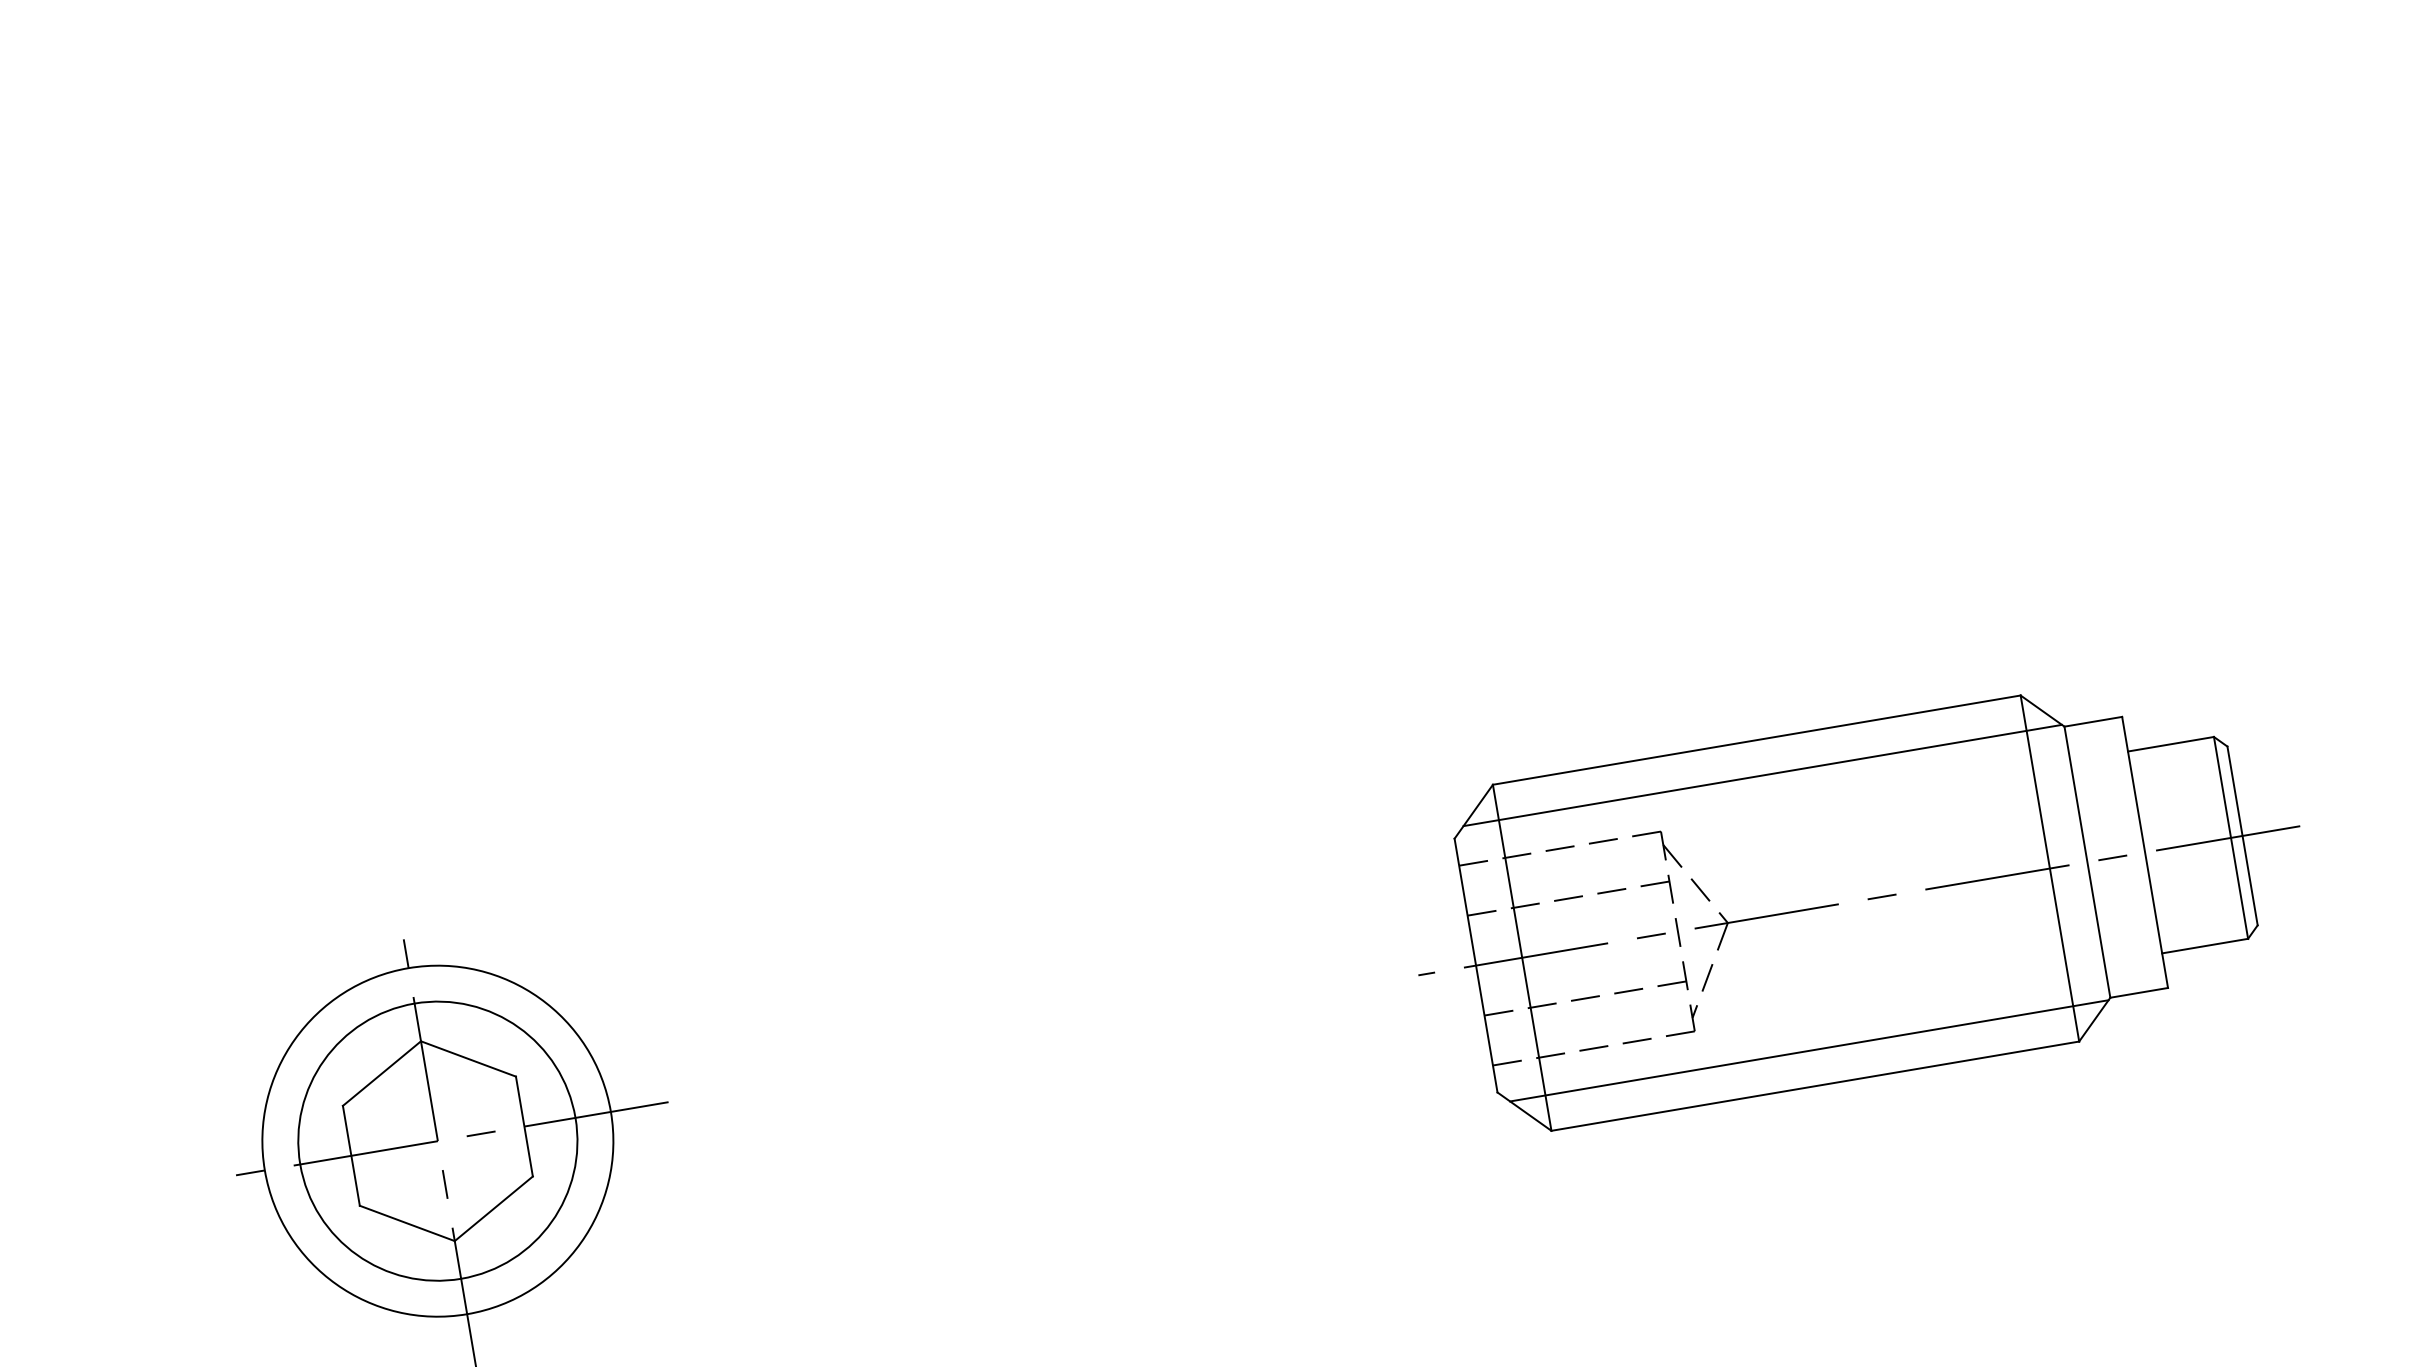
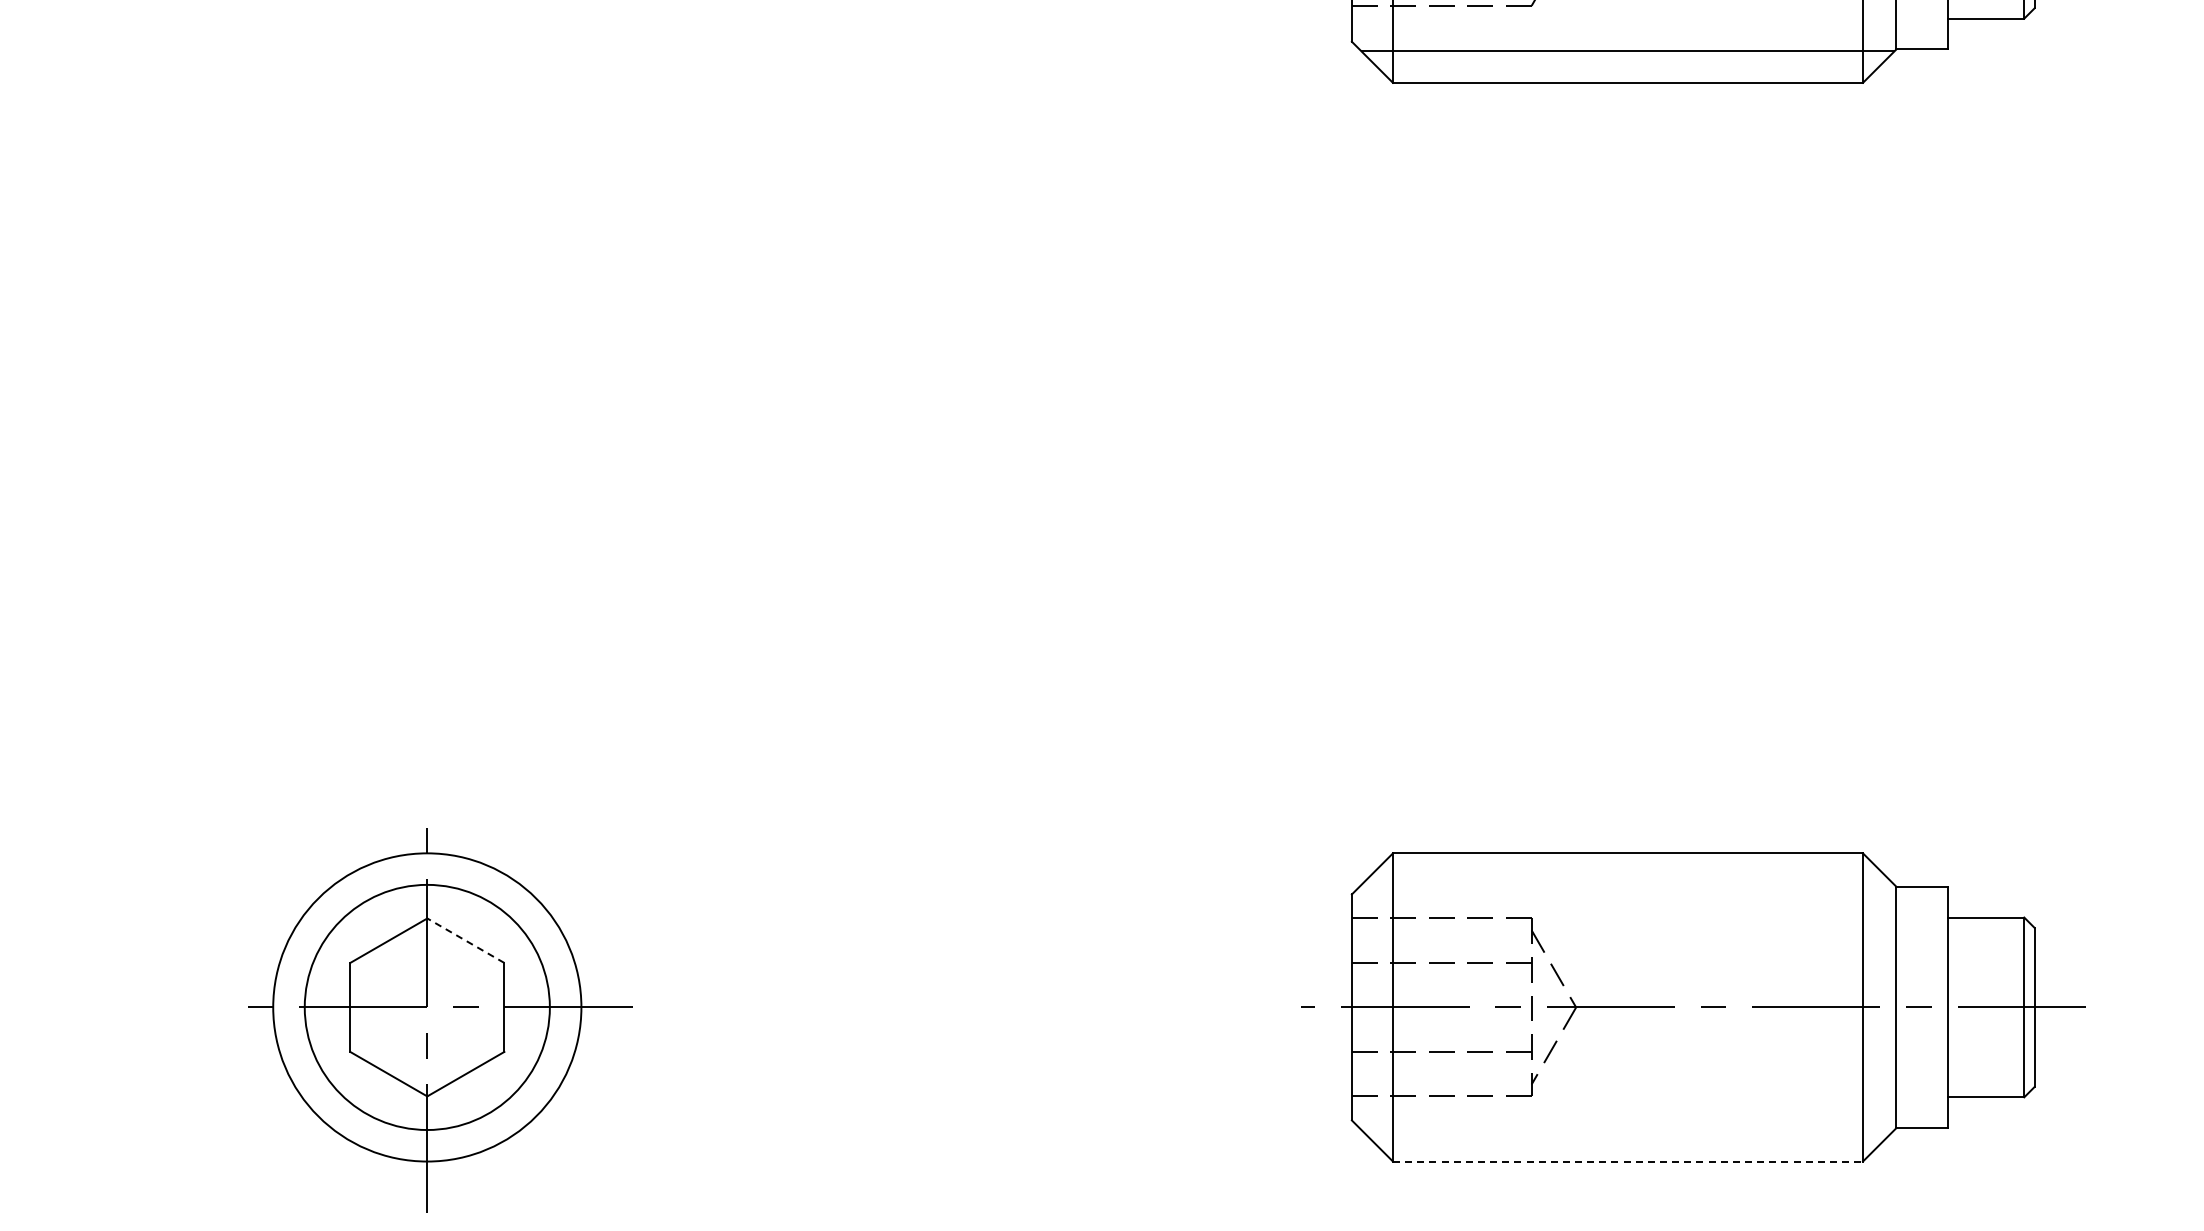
line: (1762, 775) -> (1627, 884), removed
line: (1808, 1051) -> (1627, 1130), removed
line: (468, 1058) -> (465, 940), solid -> dashed
line: (1814, 1086) -> (1627, 1161), solid -> dashed

